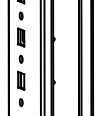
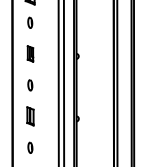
part: (21, 37) -> (30, 53), size x0.6
part: (21, 80) -> (30, 115), size x0.7

